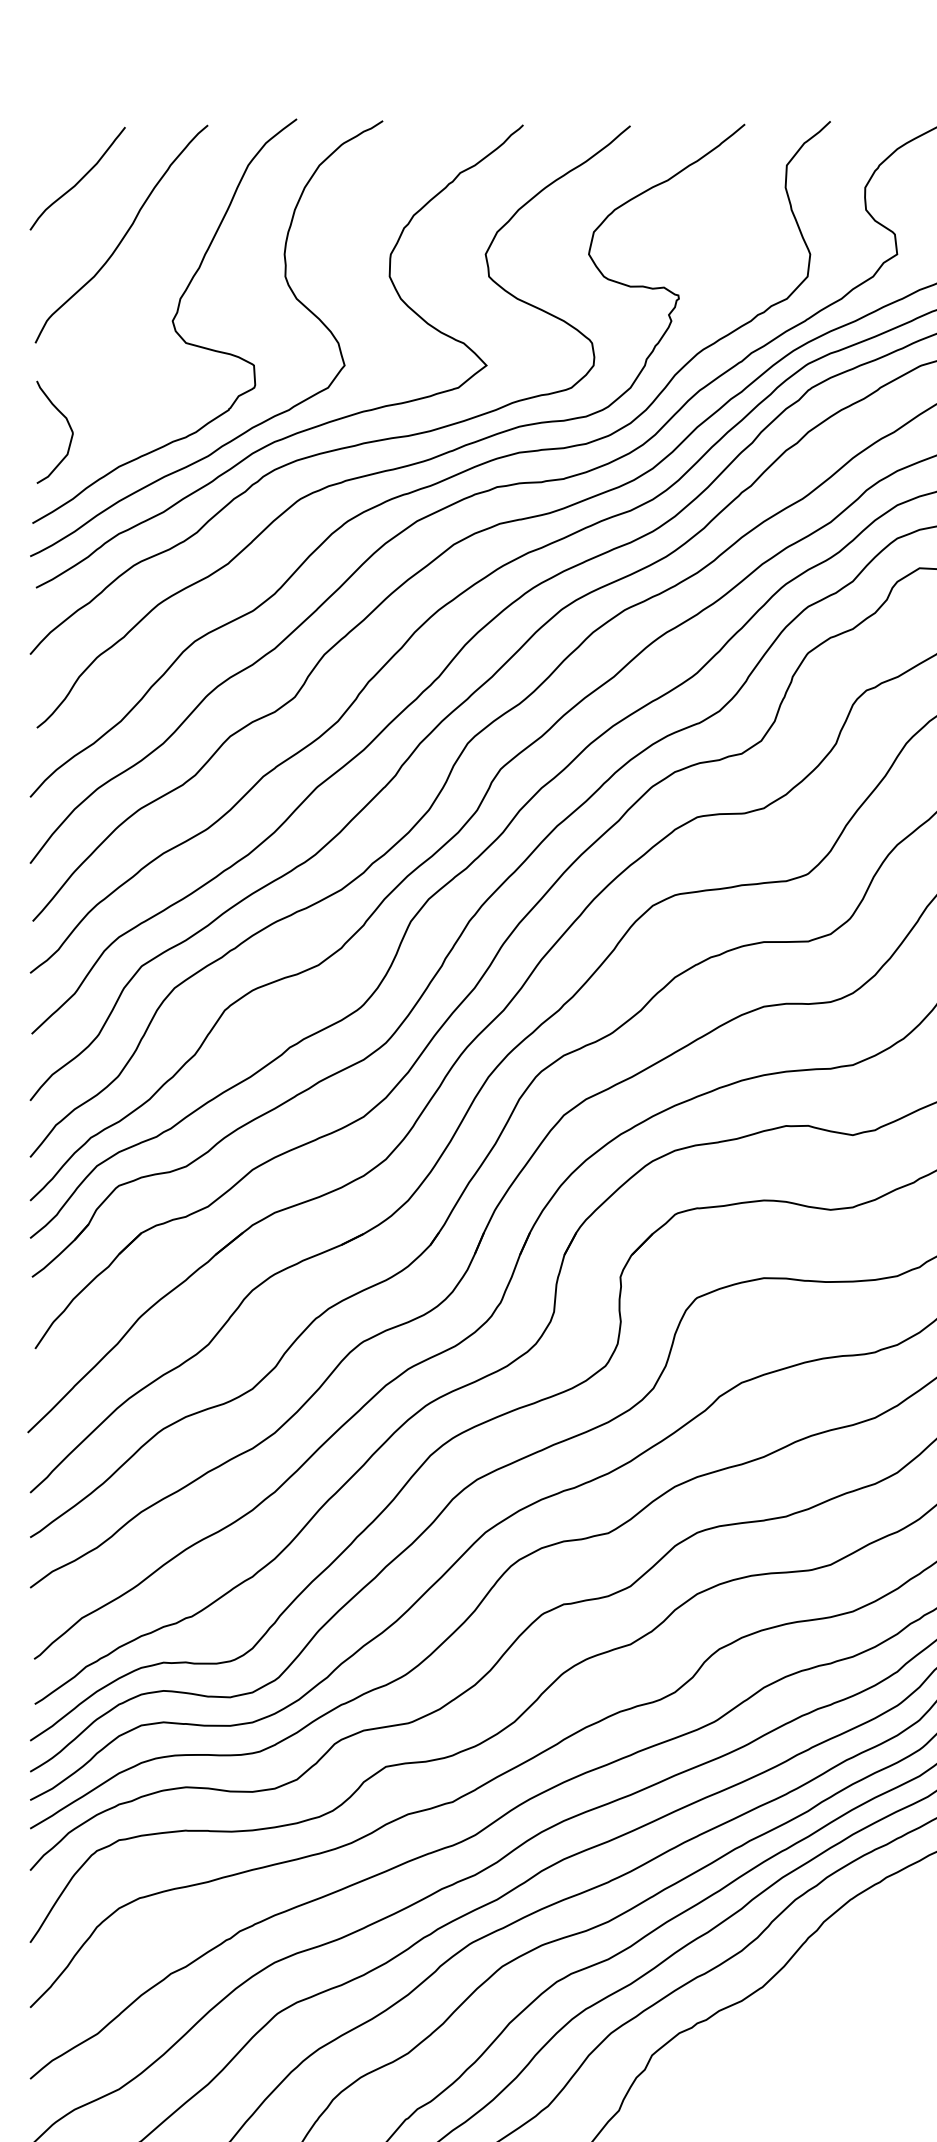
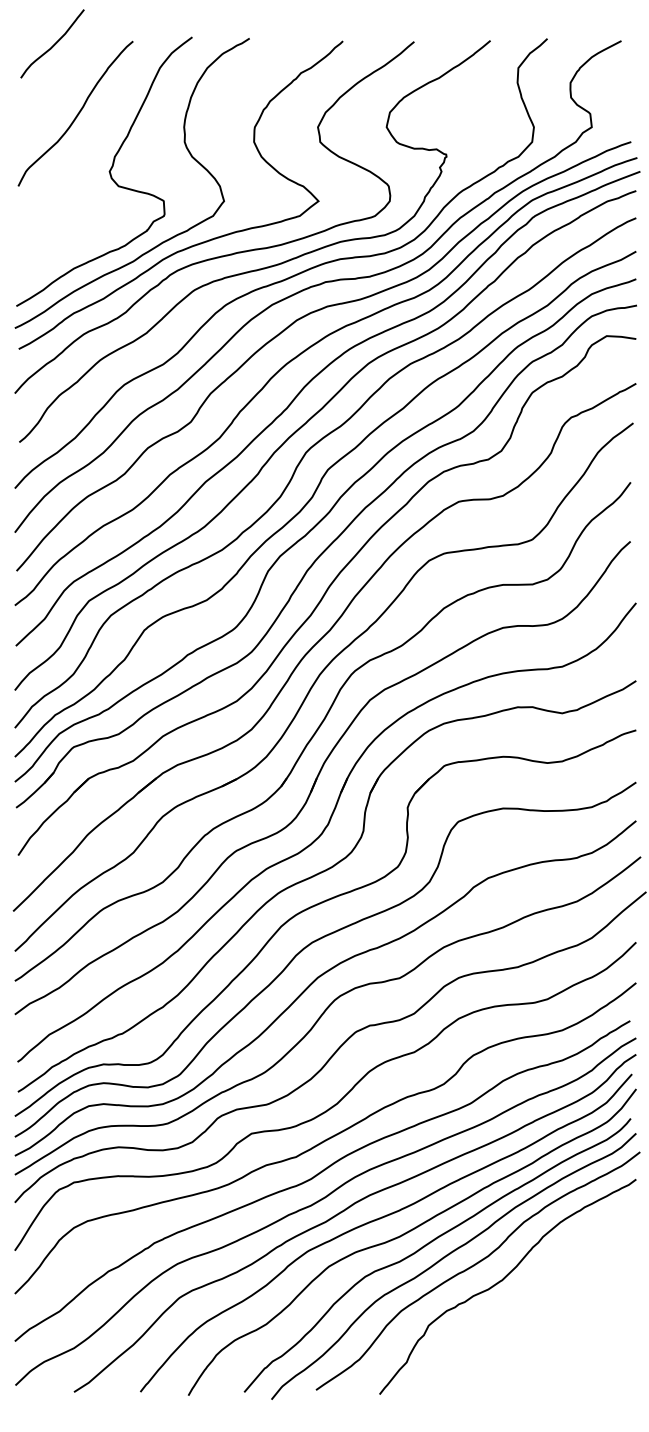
curve: (79, 179) -> (53, 44), moved
curve: (67, 424) -> (39, 240), removed

